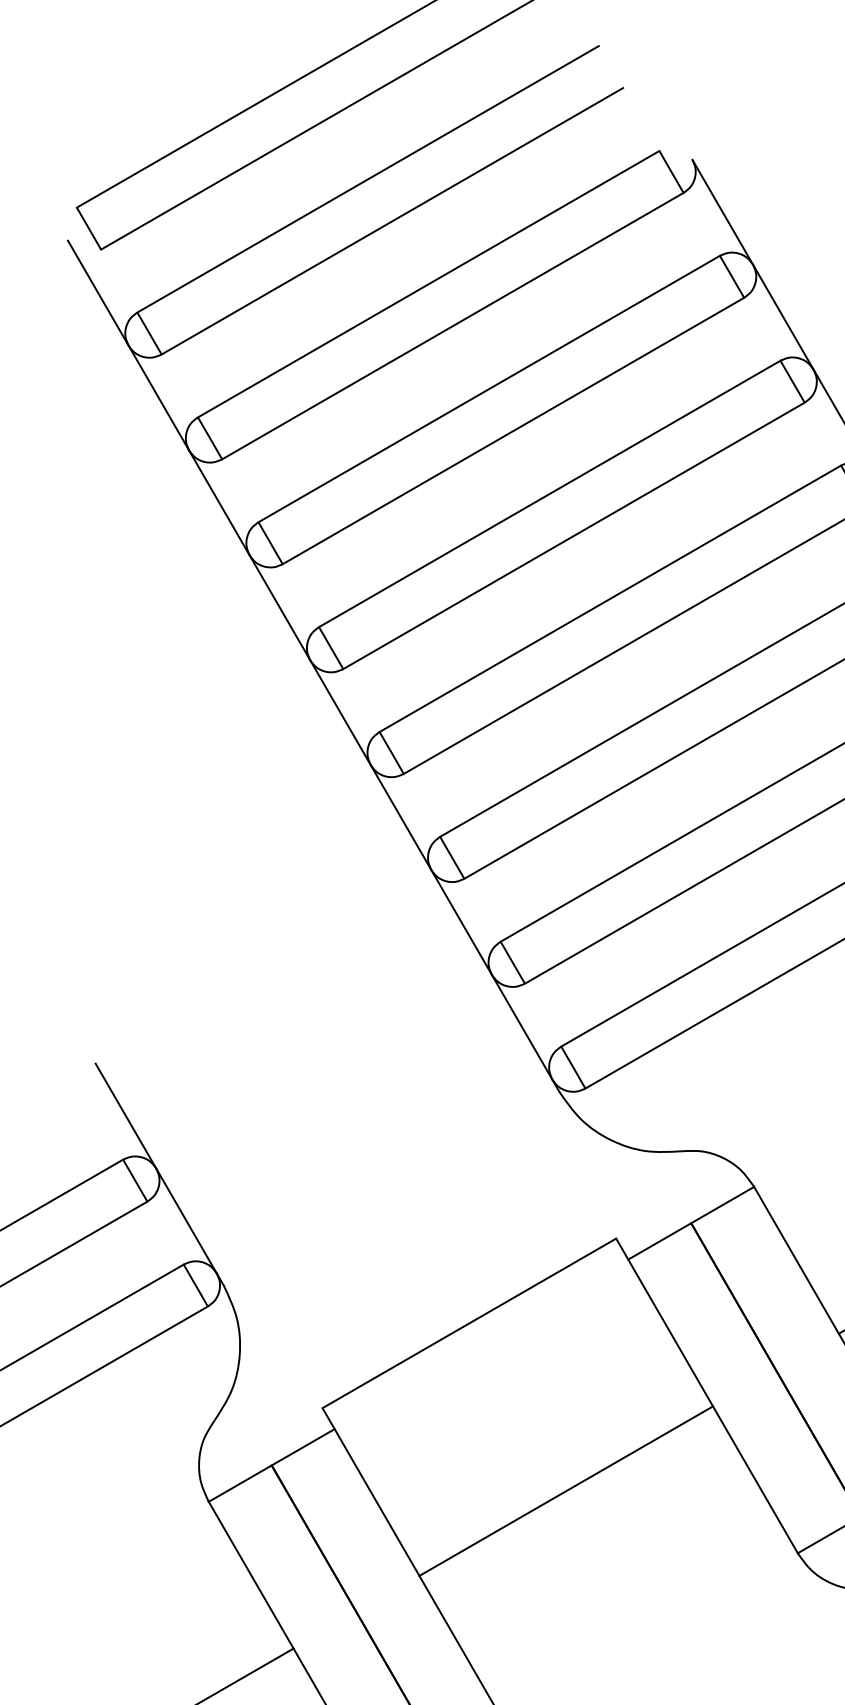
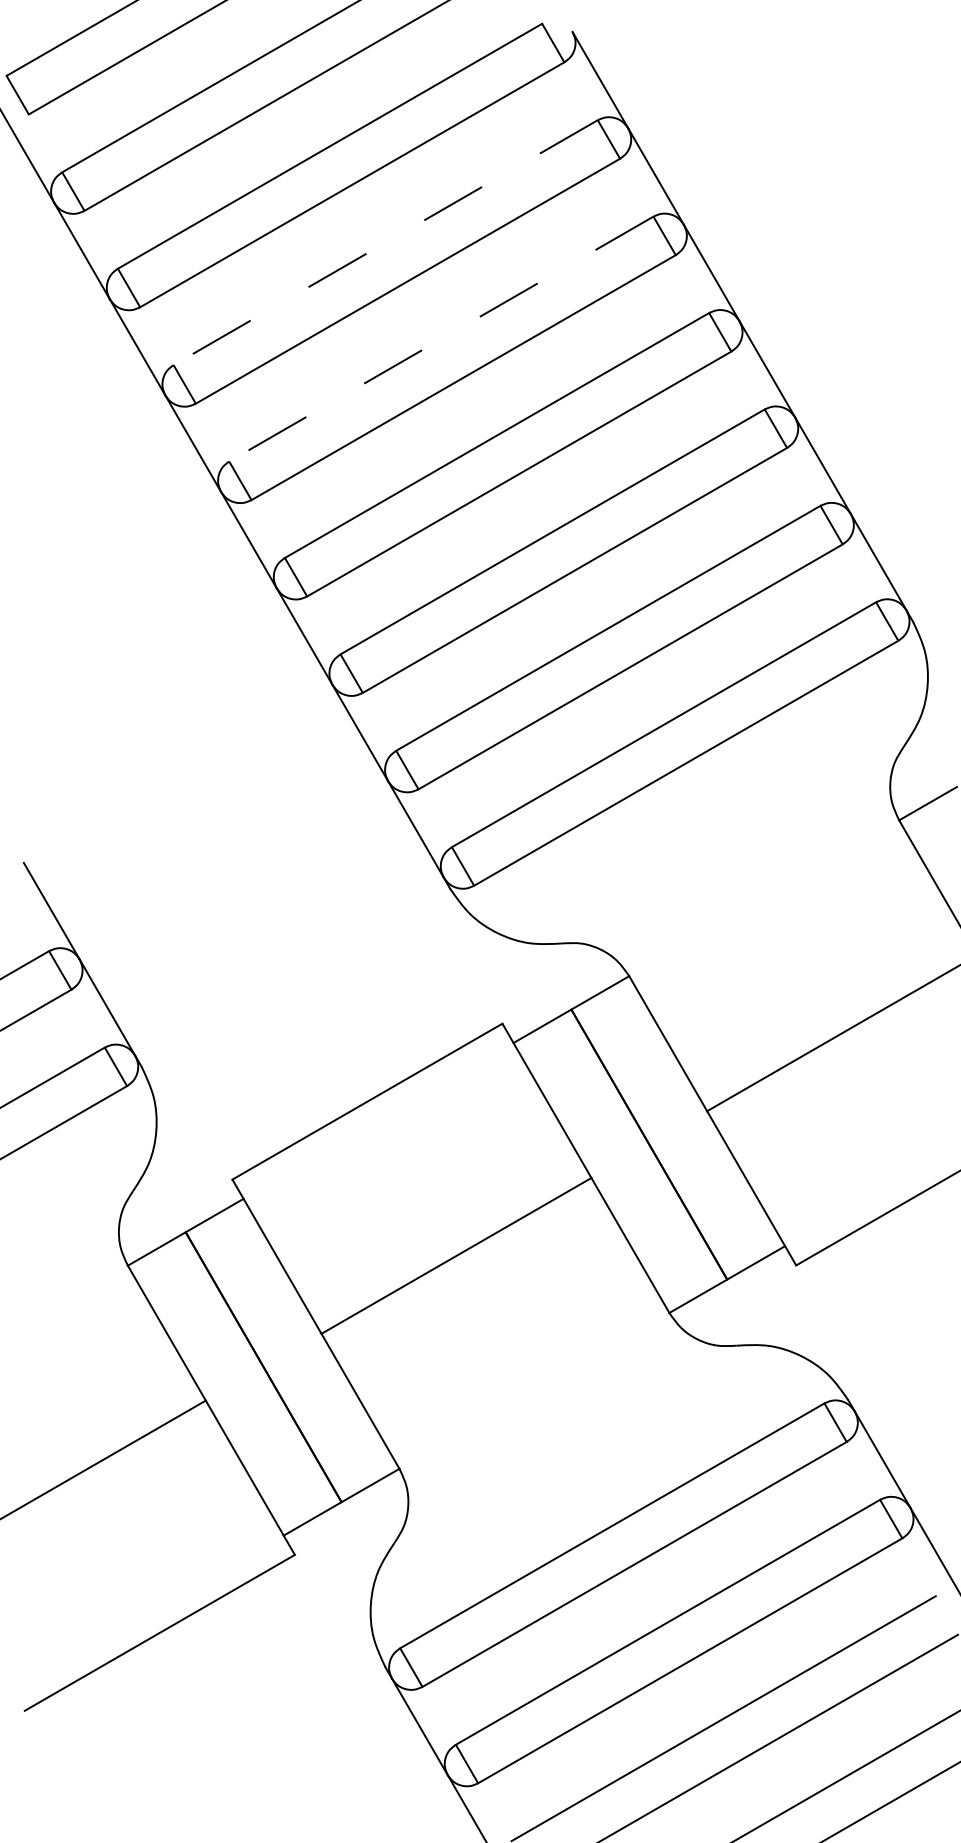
line: (489, 388) -> (385, 242), solid -> dashed
line: (549, 494) -> (441, 339), solid -> dashed

